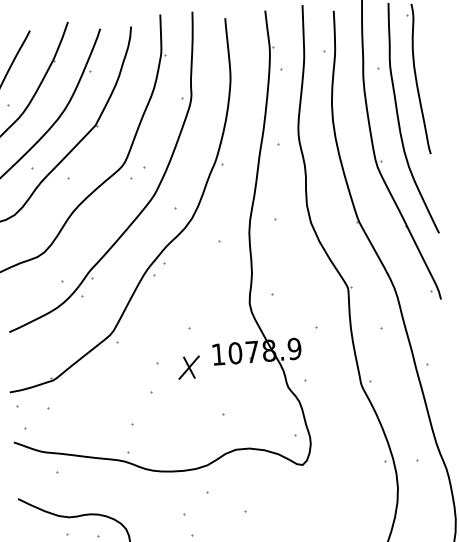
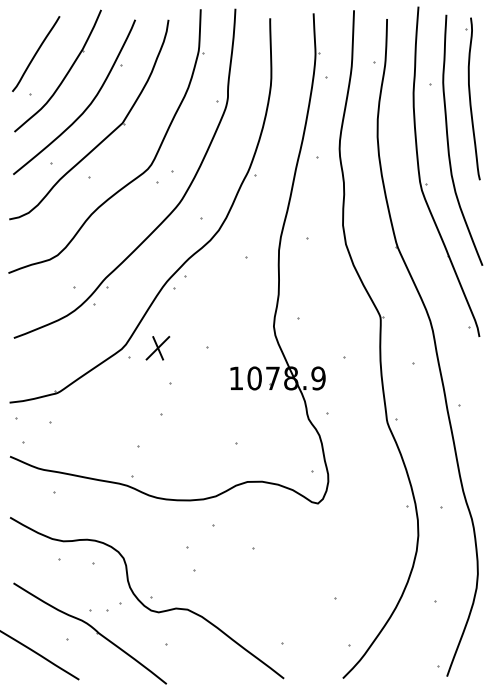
part: (188, 367) -> (157, 348), moved

